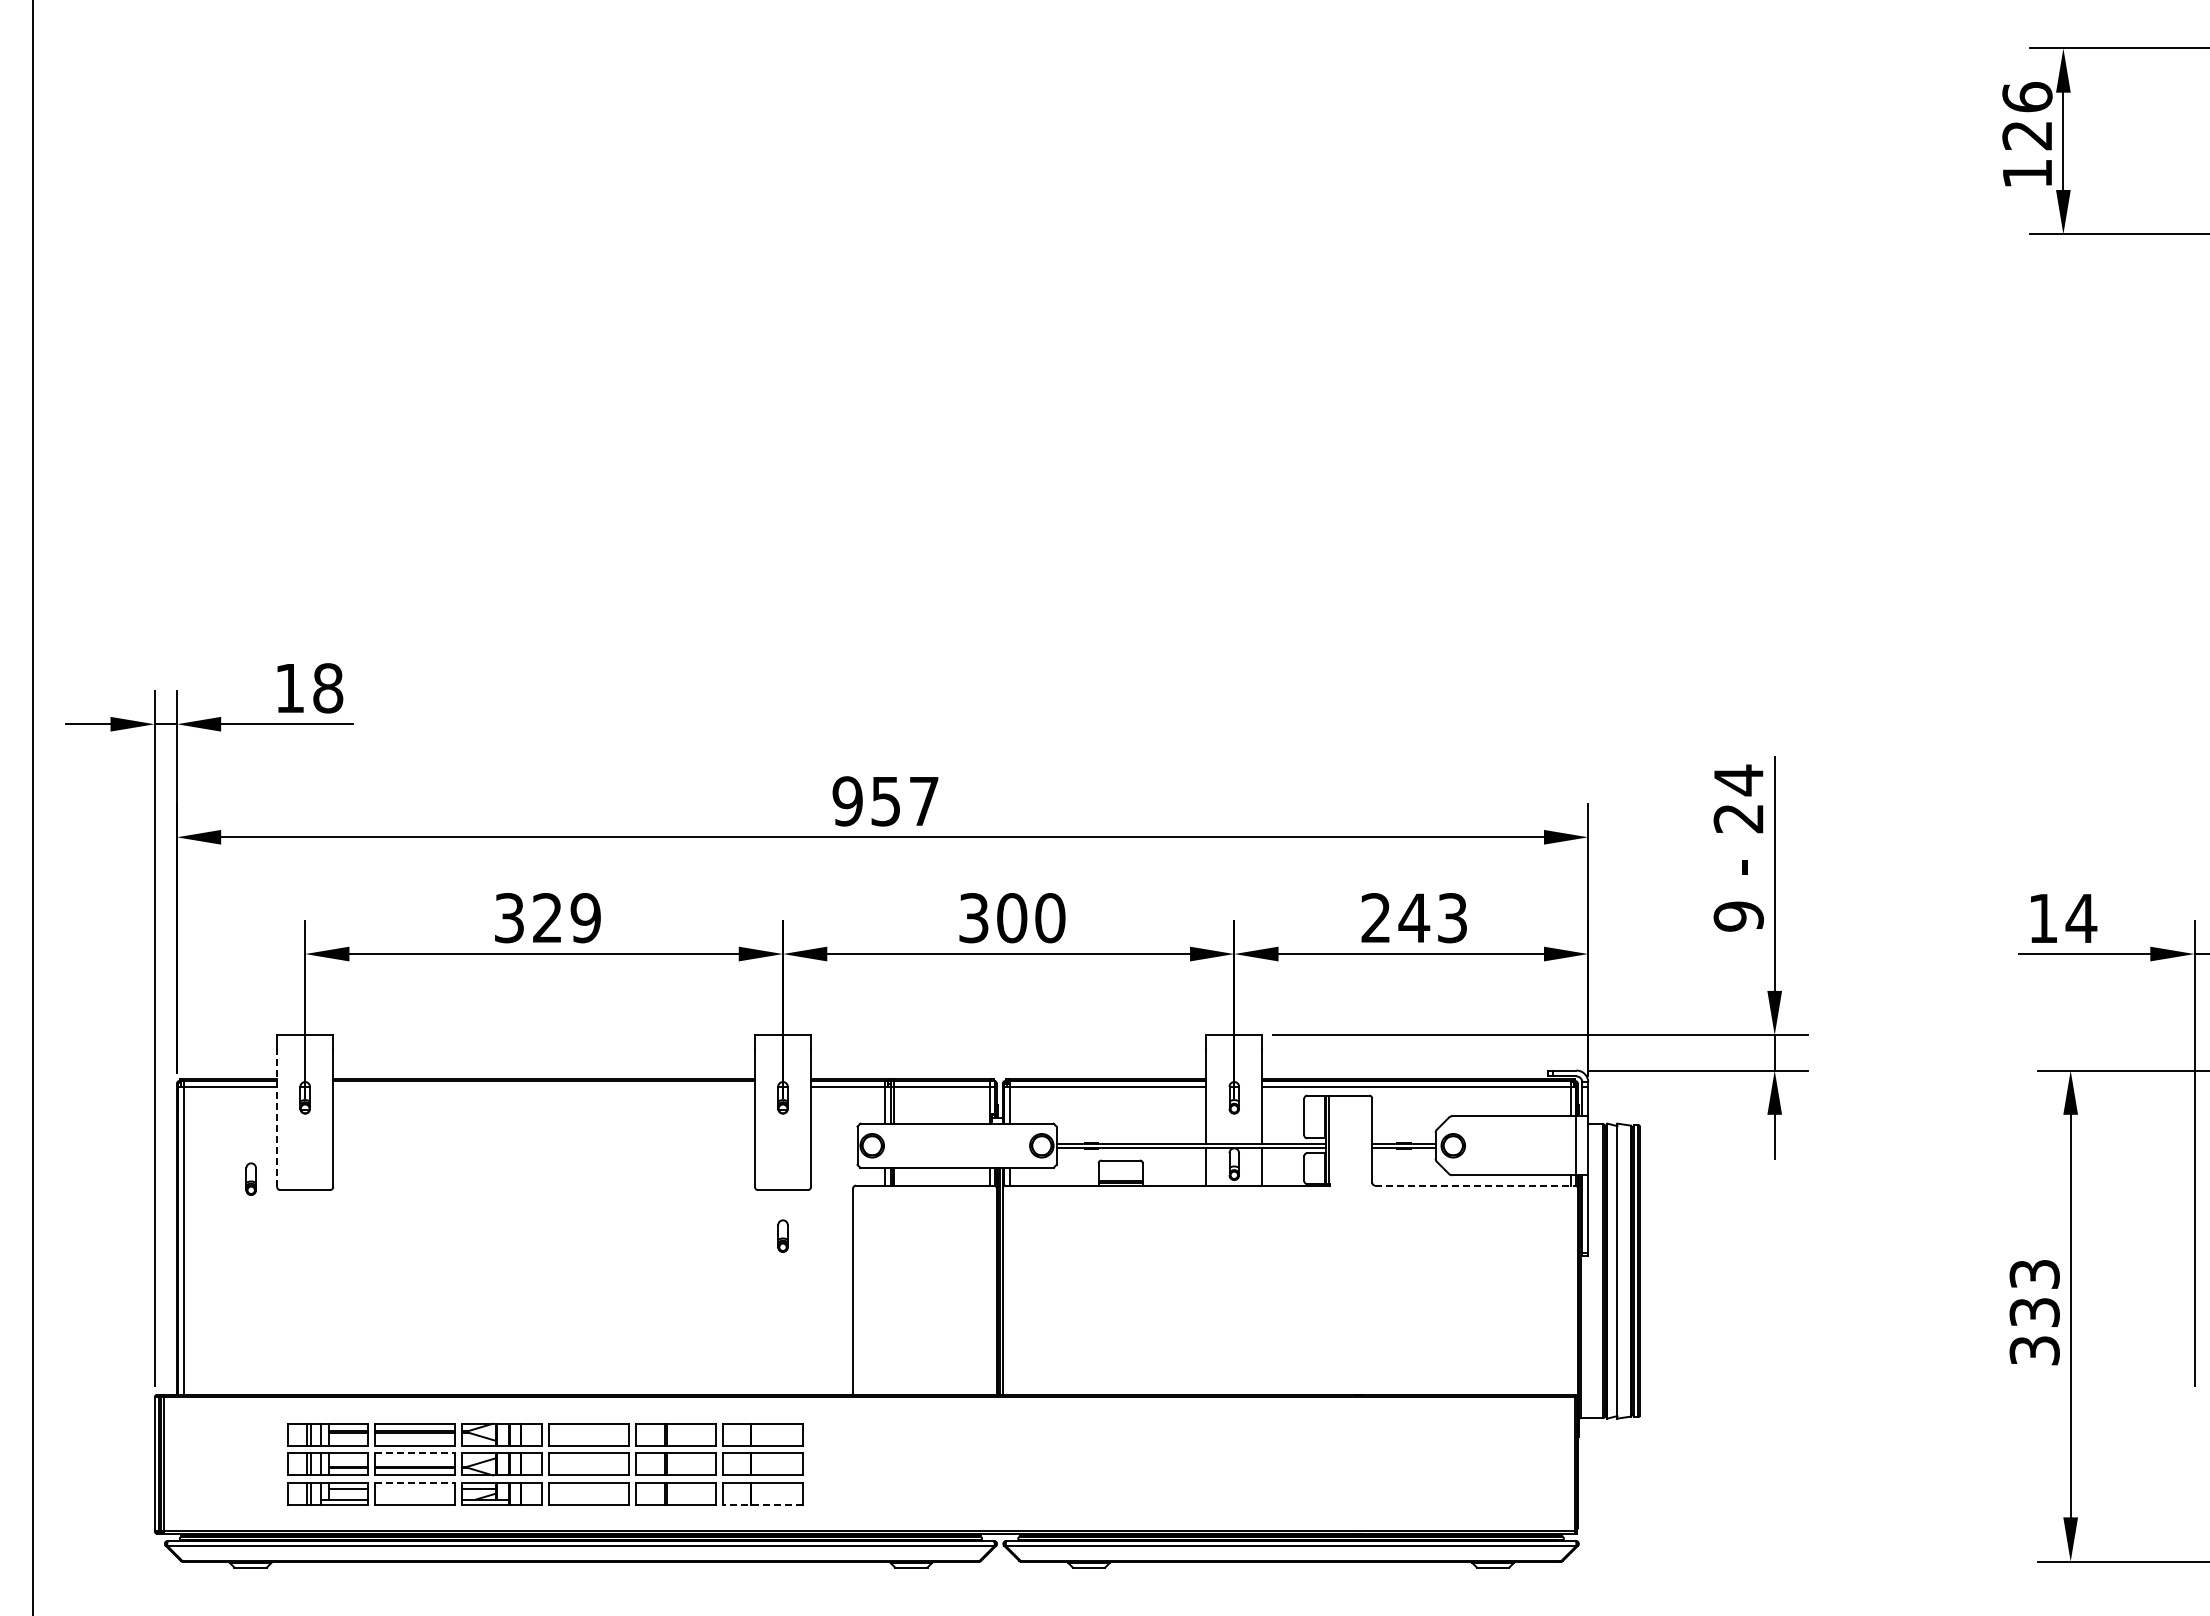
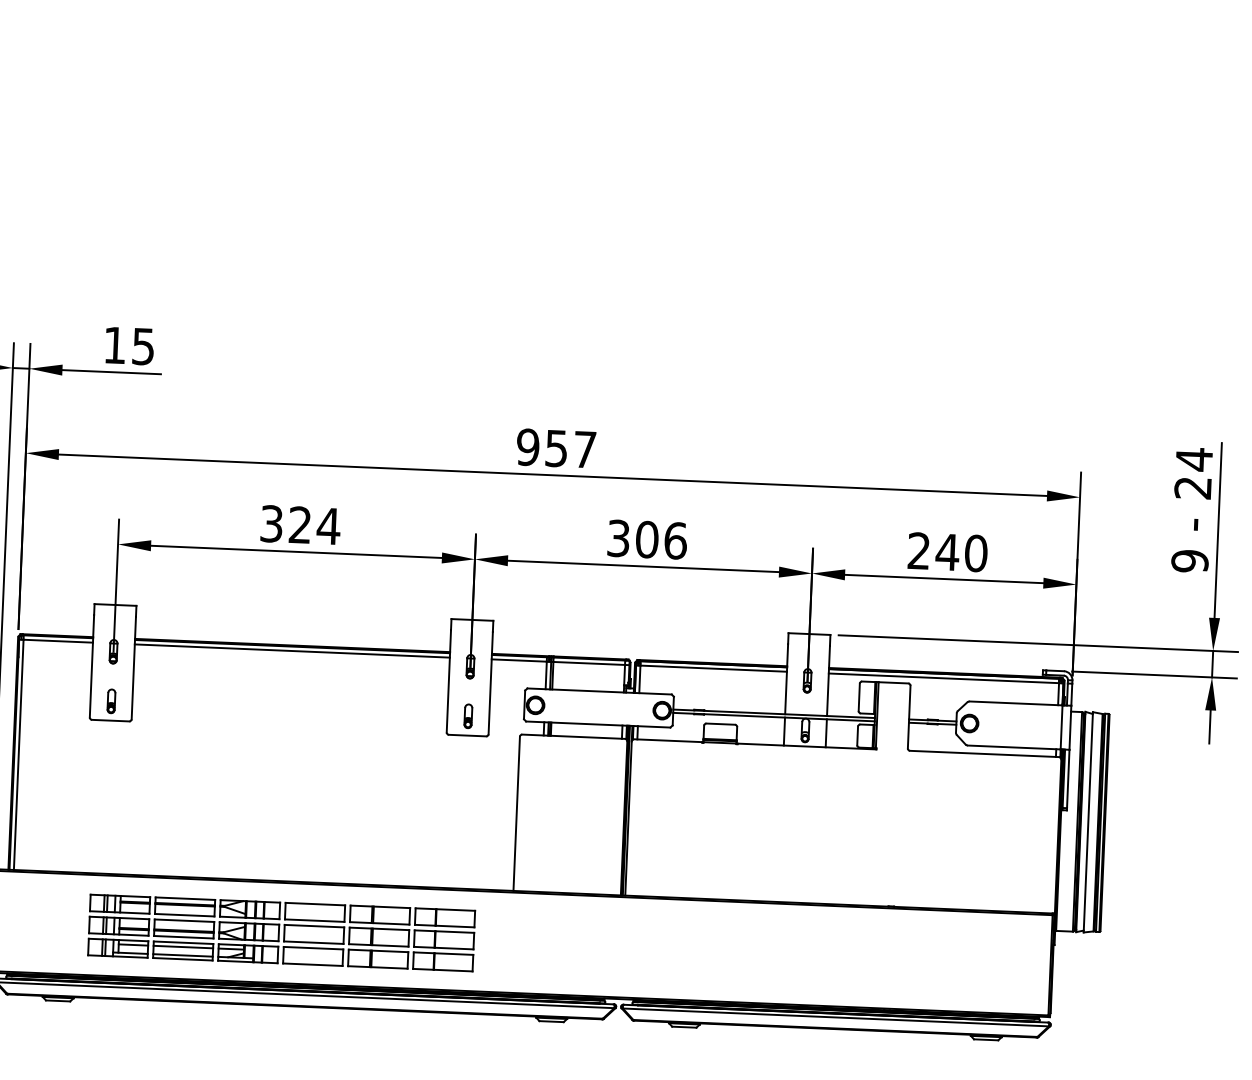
text: (328, 688) -> (143, 346), 18 -> 15
text: (585, 918) -> (328, 526), 329 -> 324
text: (1050, 918) -> (675, 541), 300 -> 306
text: (1452, 918) -> (976, 553), 243 -> 240
line: (544, 1086) -> (292, 650), added
line: (277, 1118) -> (92, 666), dashed -> solid
part: (250, 1178) -> (110, 700), moved
line: (1475, 1185) -> (984, 753), dashed -> solid
part: (782, 1235) -> (468, 715), moved
line: (415, 1453) -> (184, 920), dashed -> solid
line: (415, 1482) -> (183, 942), dashed -> solid
line: (414, 1488) -> (182, 947), added
line: (414, 1499) -> (182, 955), added
line: (763, 1504) -> (443, 969), dashed -> solid

